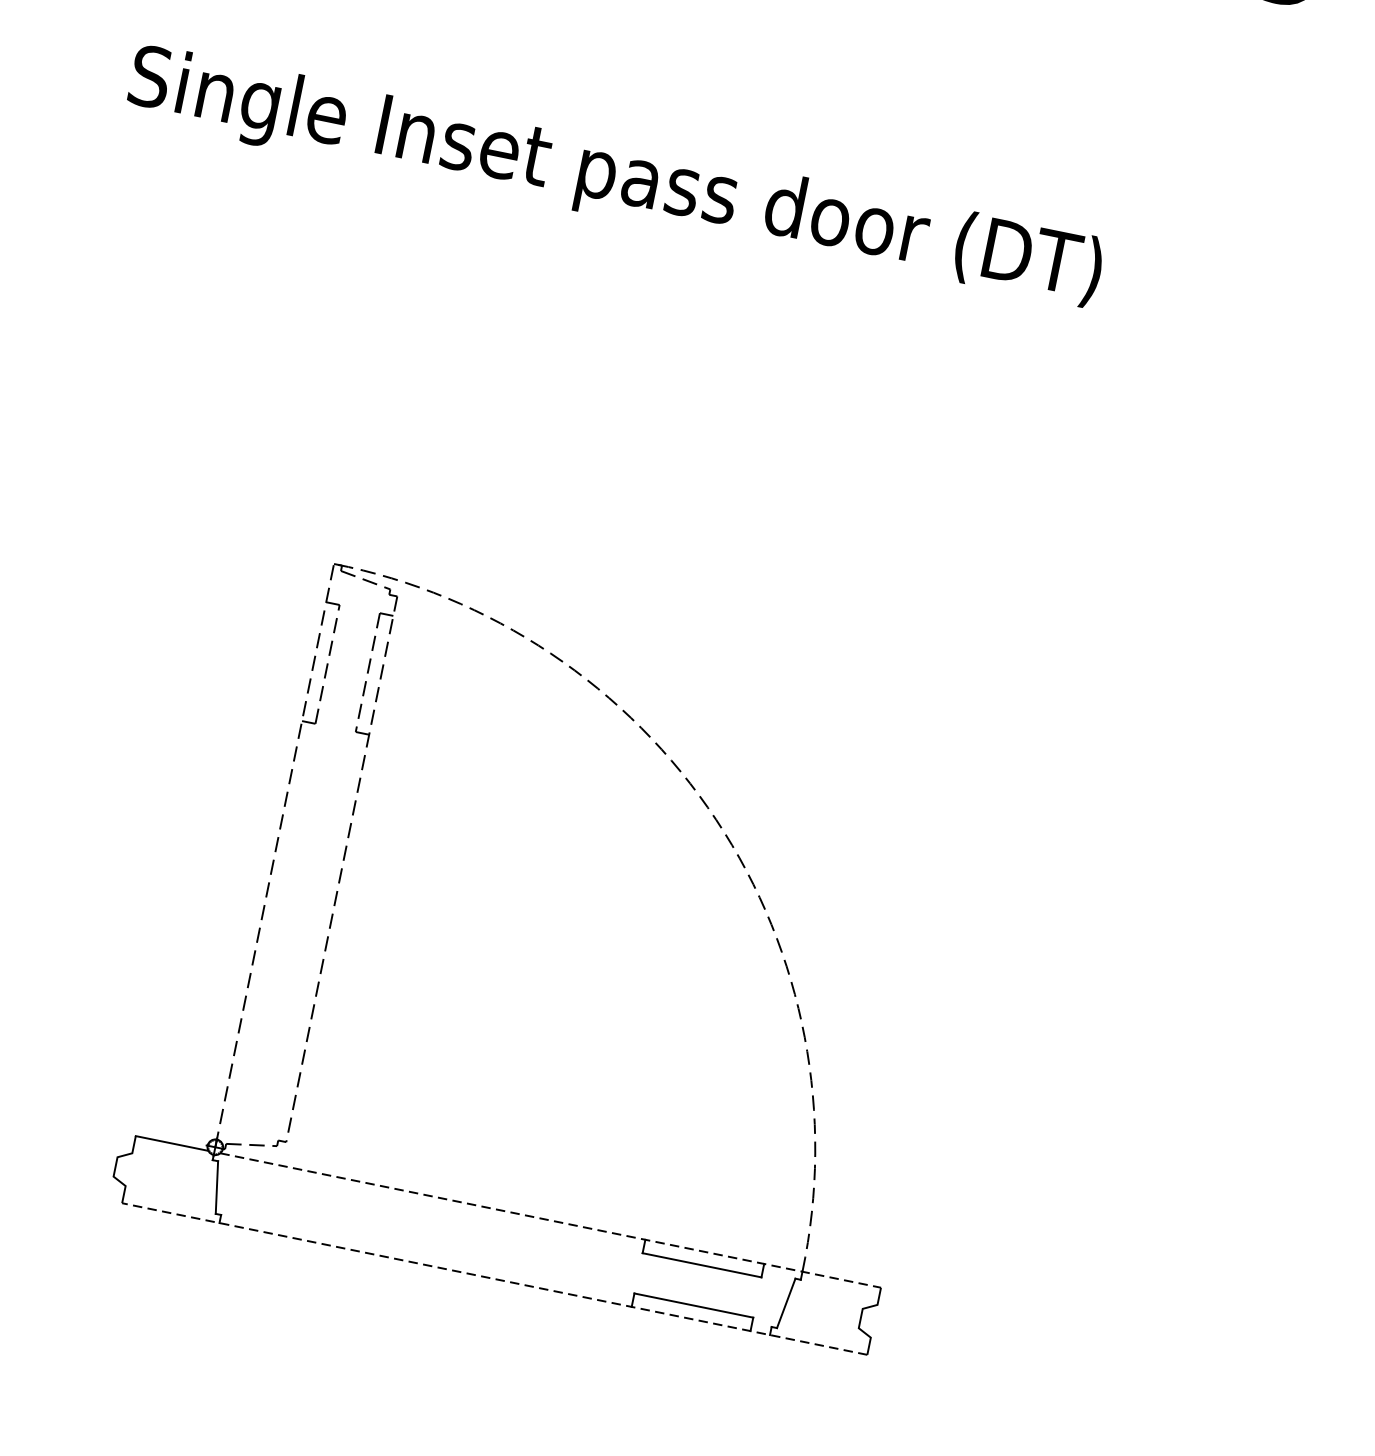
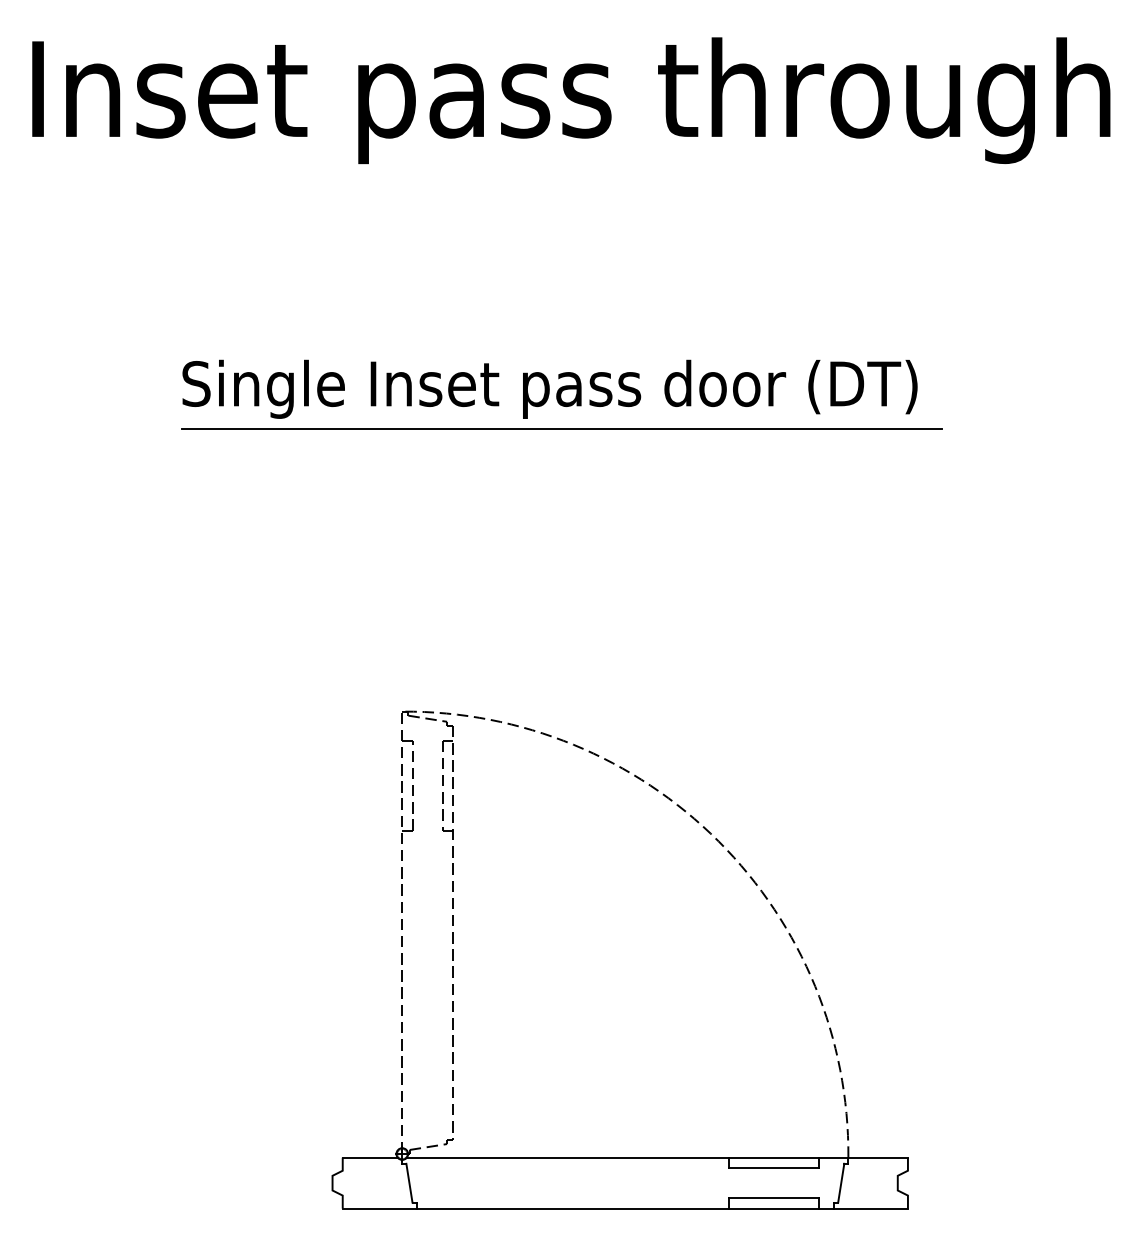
line: (621, 233) -> (562, 428), added
line: (550, 1220) -> (657, 1157), dashed -> solid
line: (494, 1278) -> (625, 1208), dashed -> solid

